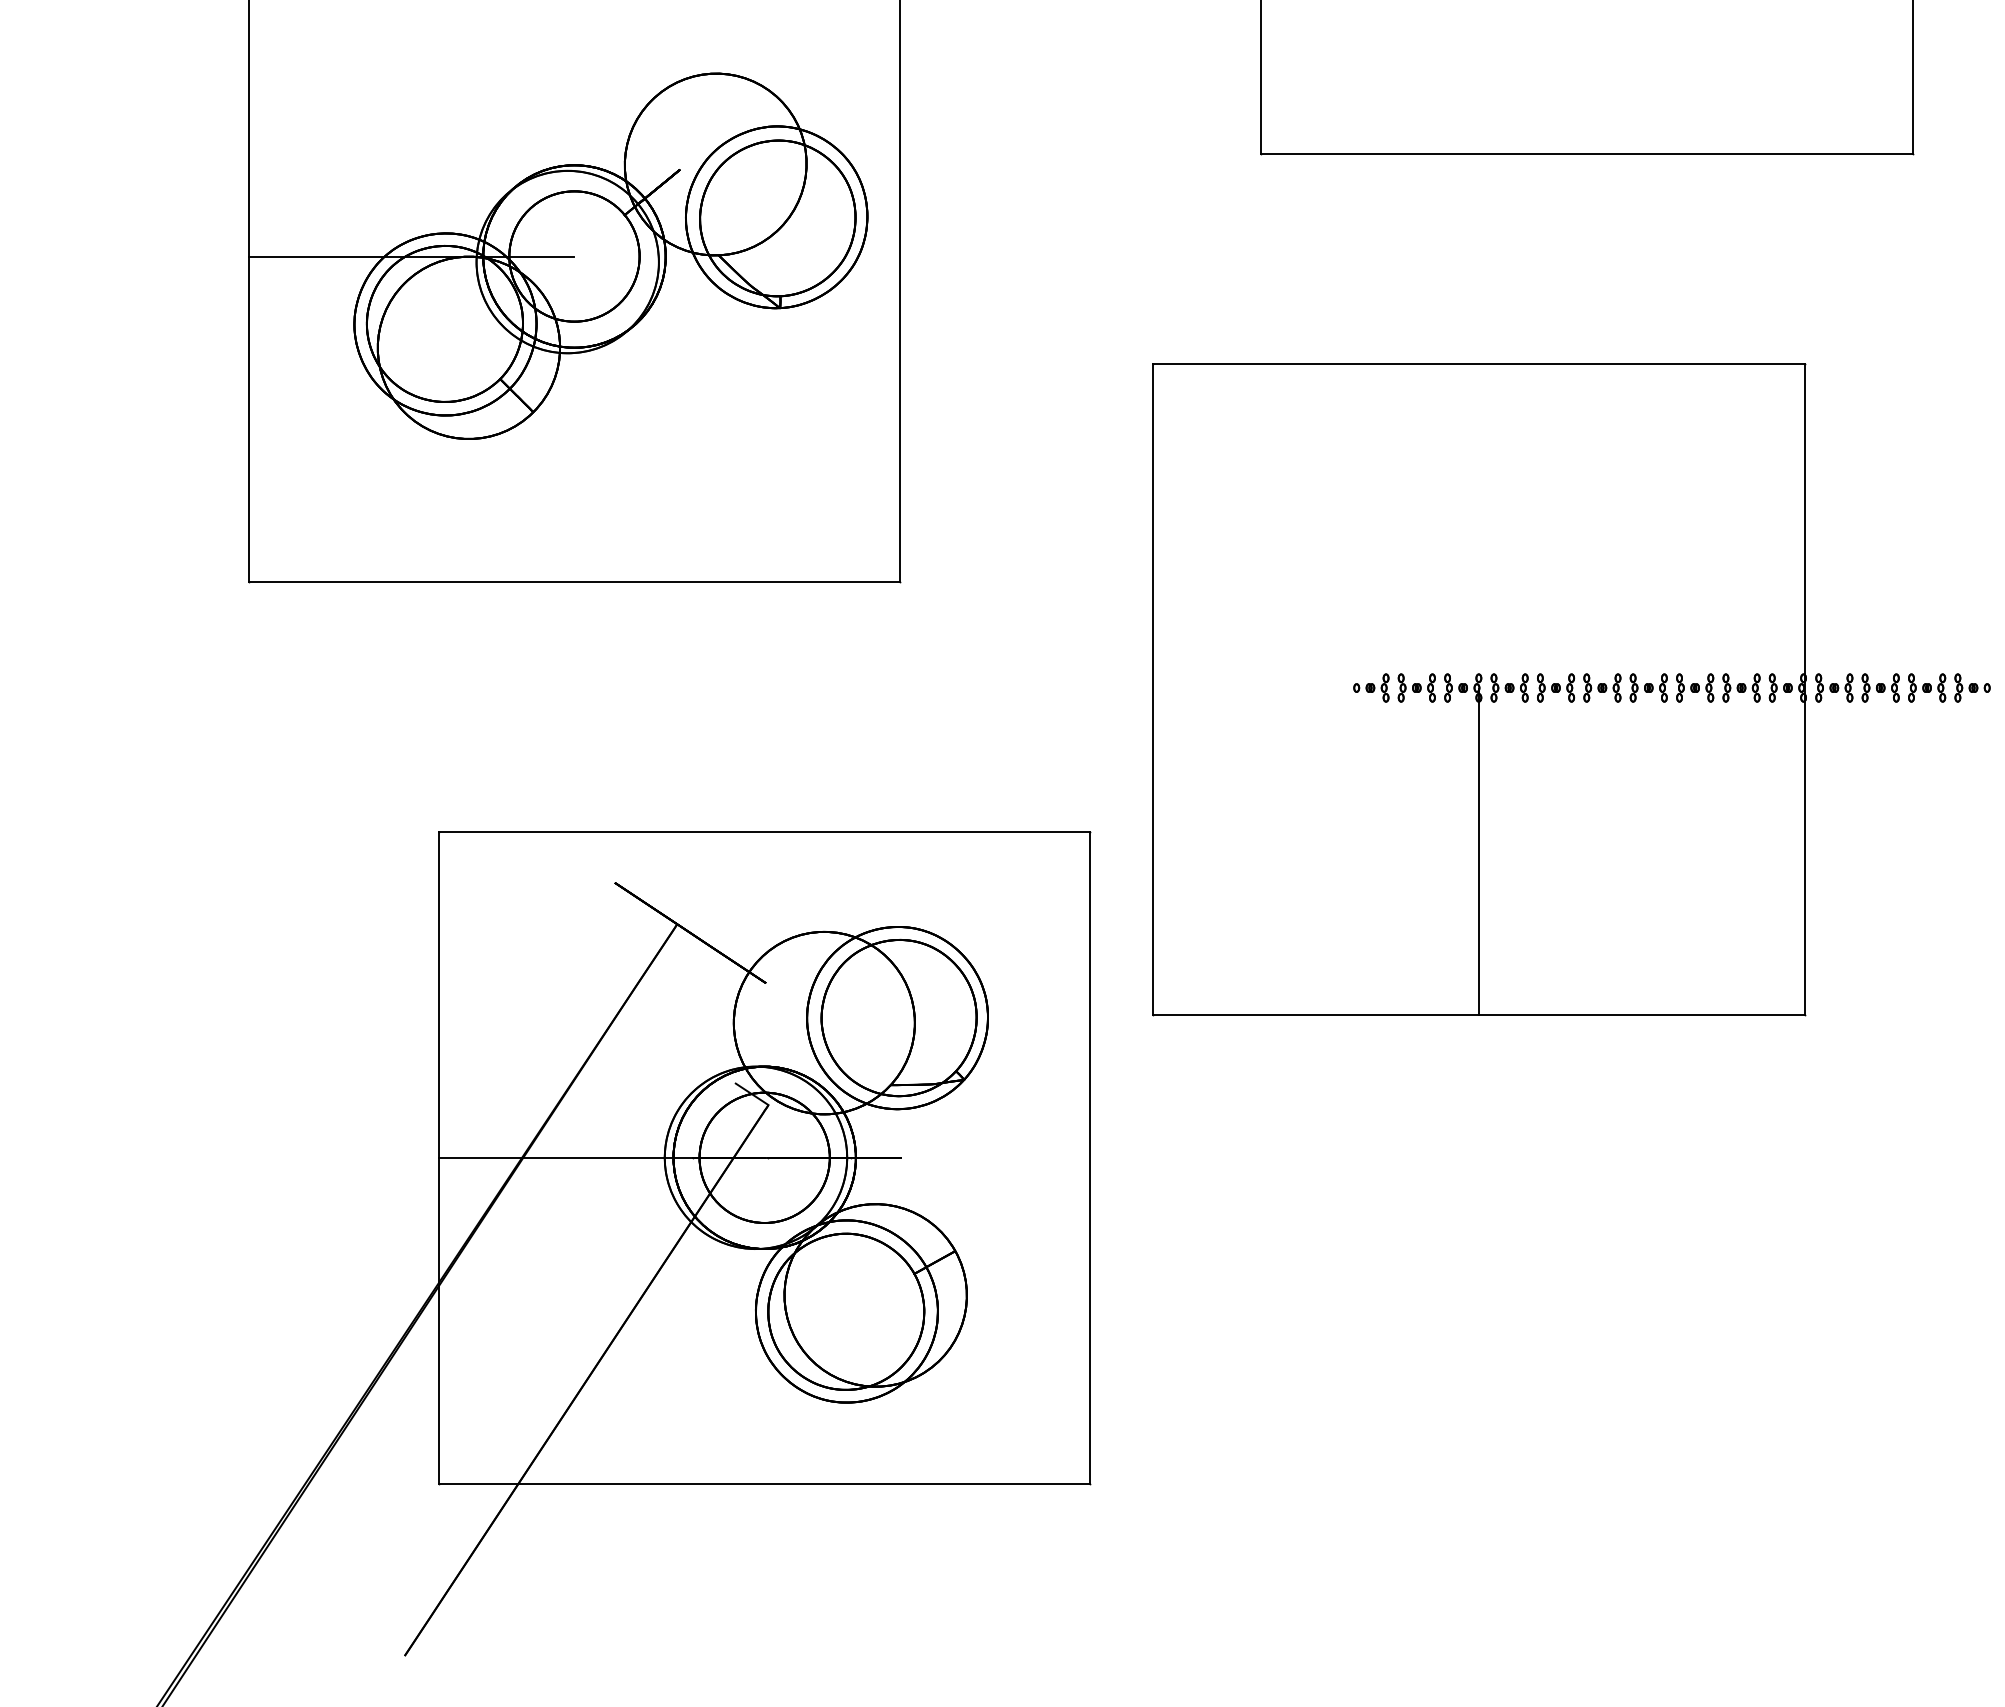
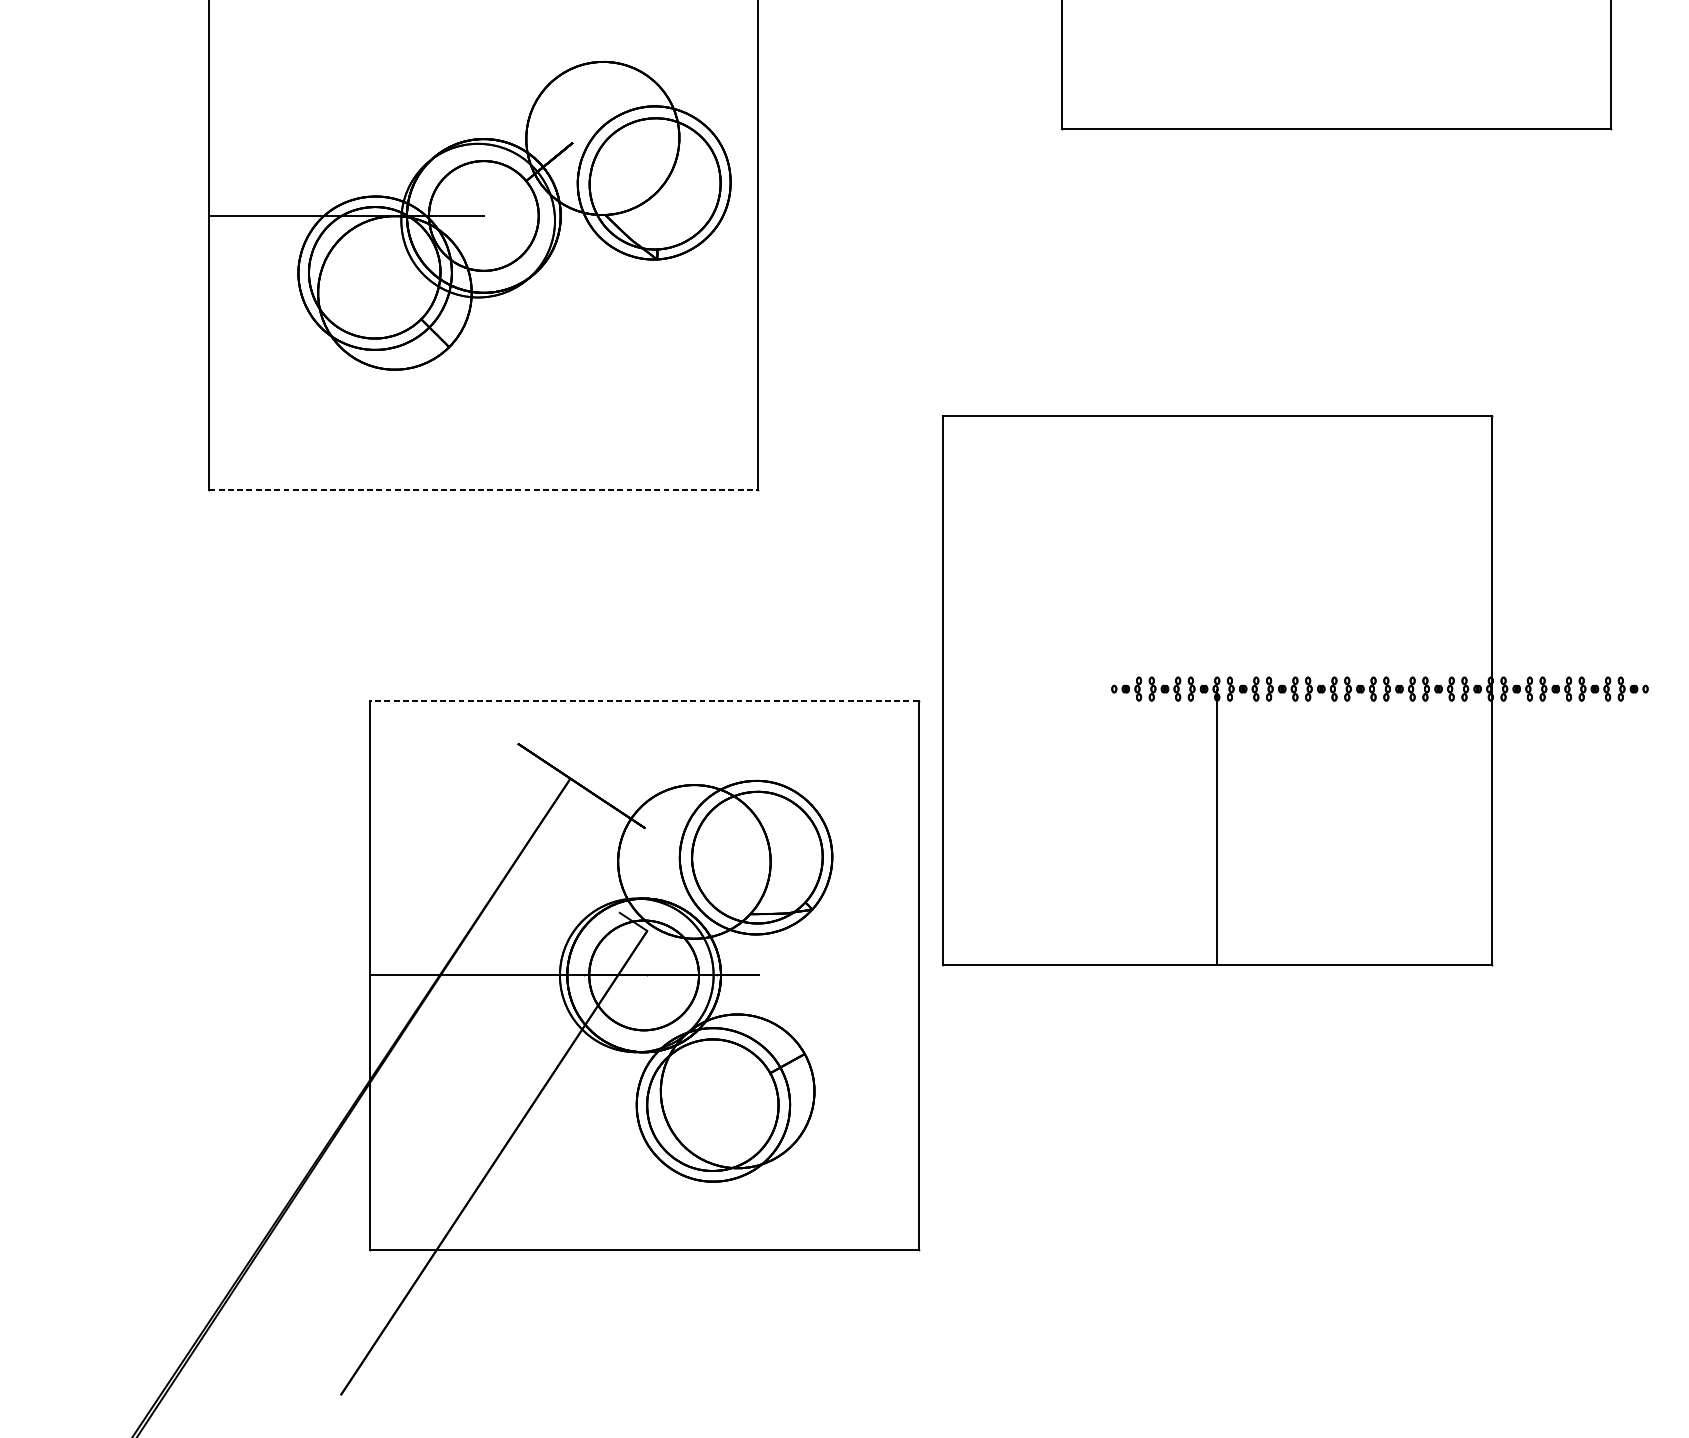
line: (574, 582) -> (483, 490), solid -> dashed
part: (1571, 689) -> (1295, 690), moved
line: (764, 832) -> (643, 701), solid -> dashed

